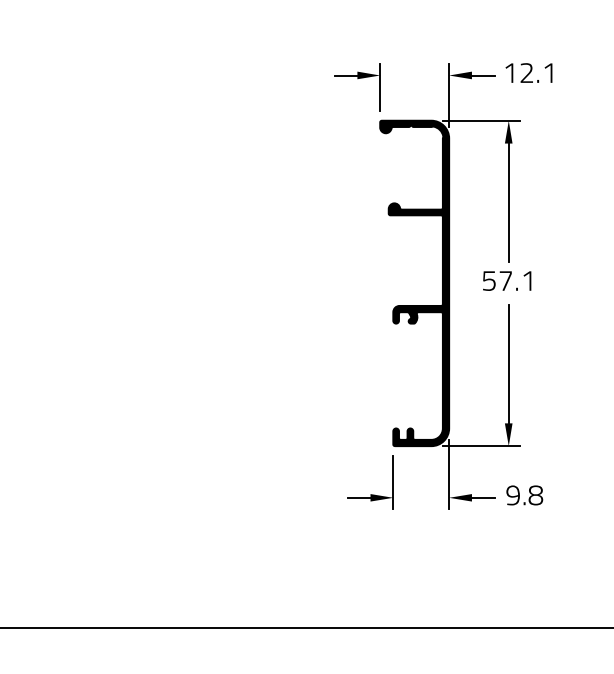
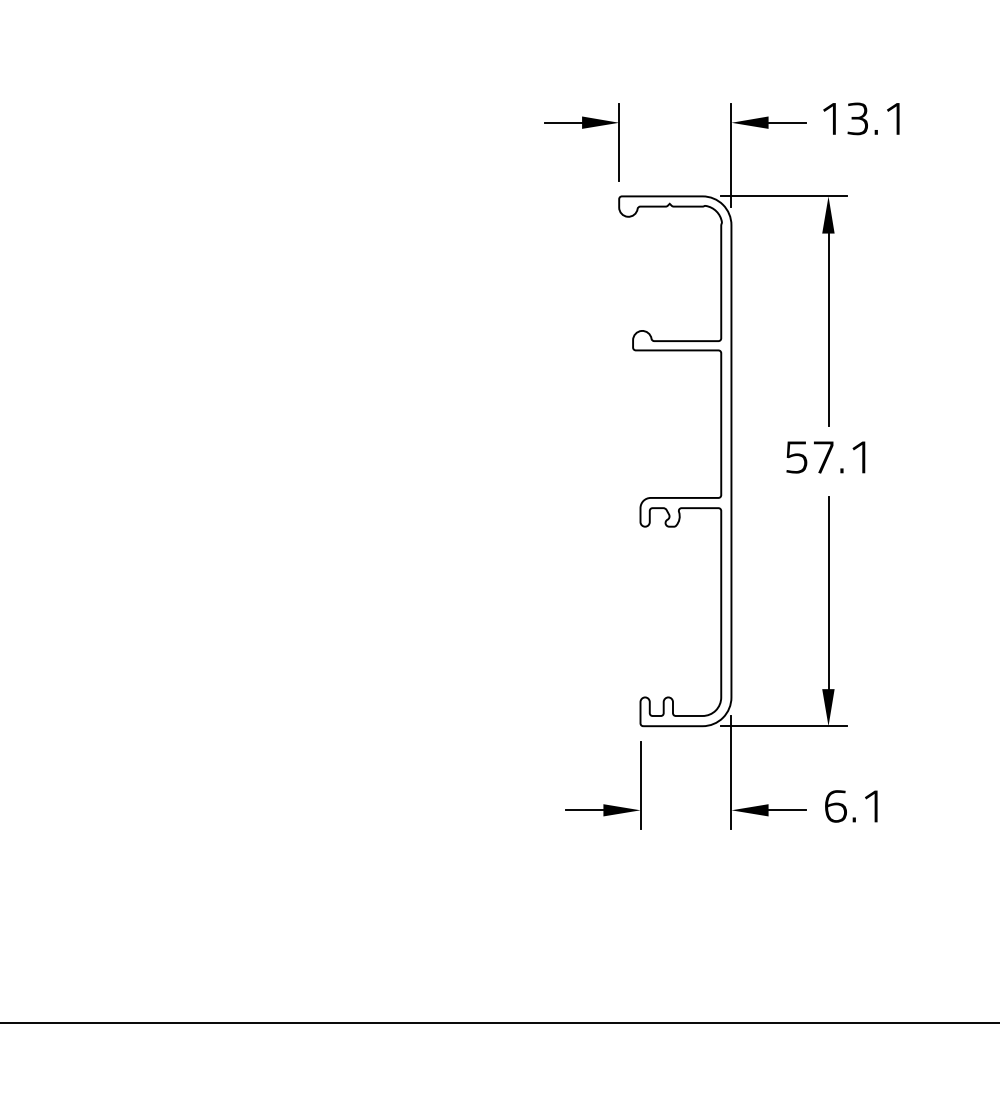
text: (526, 73) -> (857, 119), 12.1 -> 13.1
fill: (414, 283) -> (675, 461), removed
text: (524, 495) -> (854, 806), 9.8 -> 6.1

